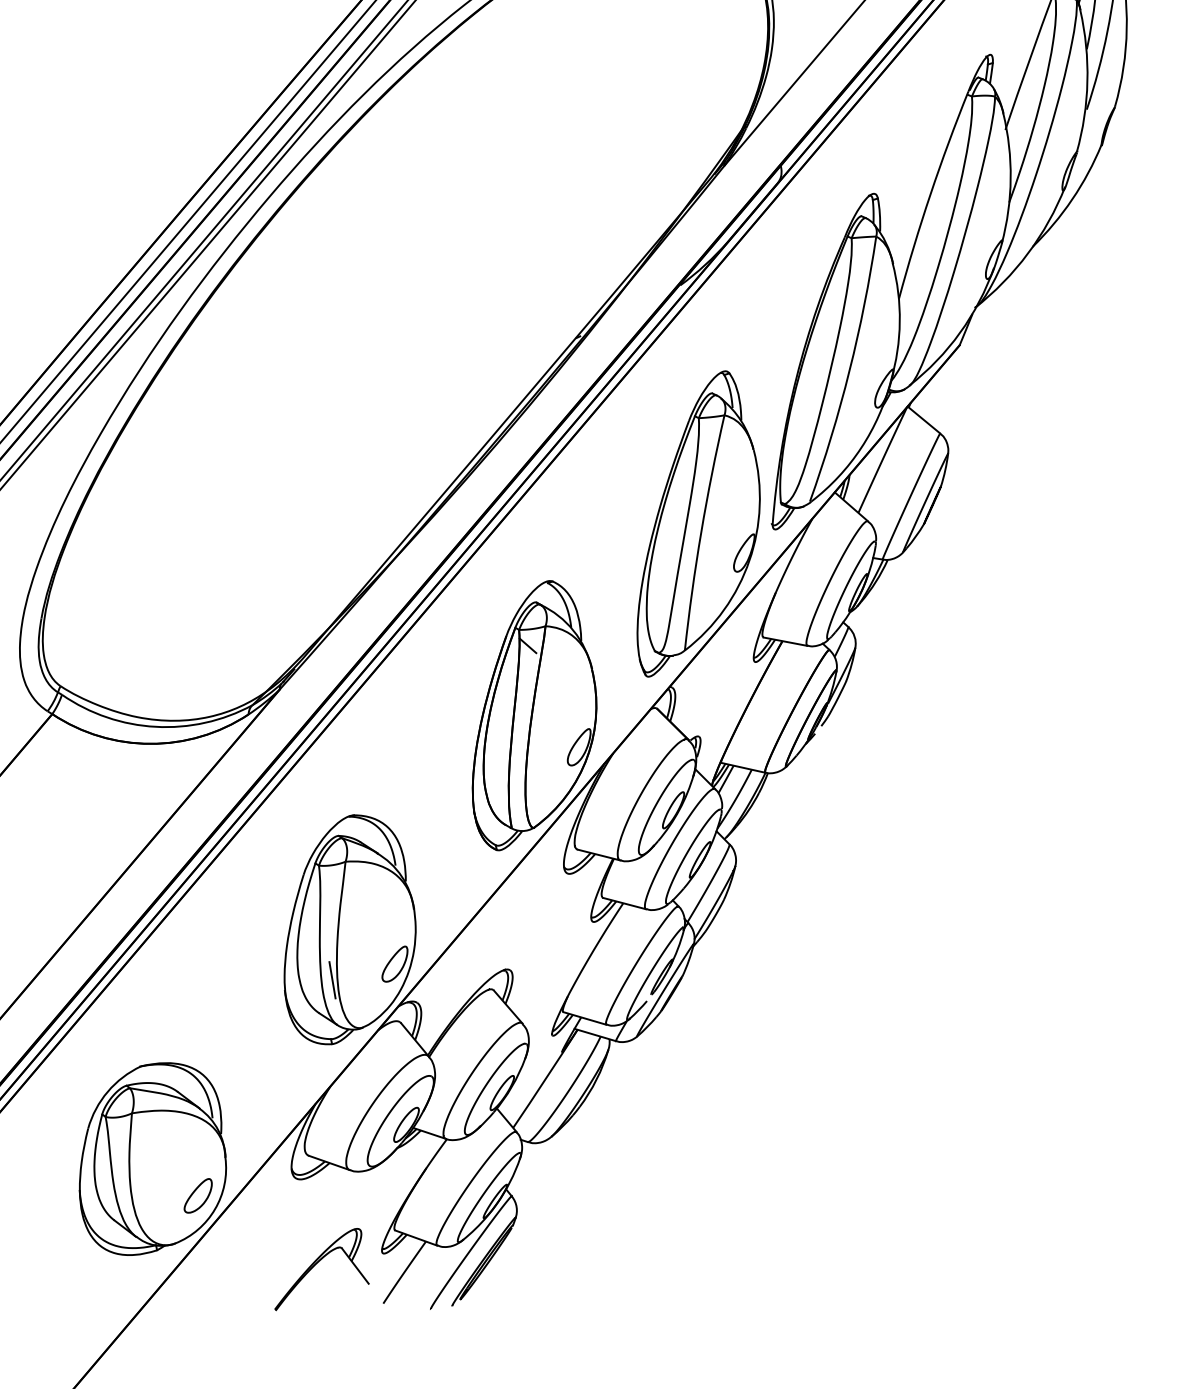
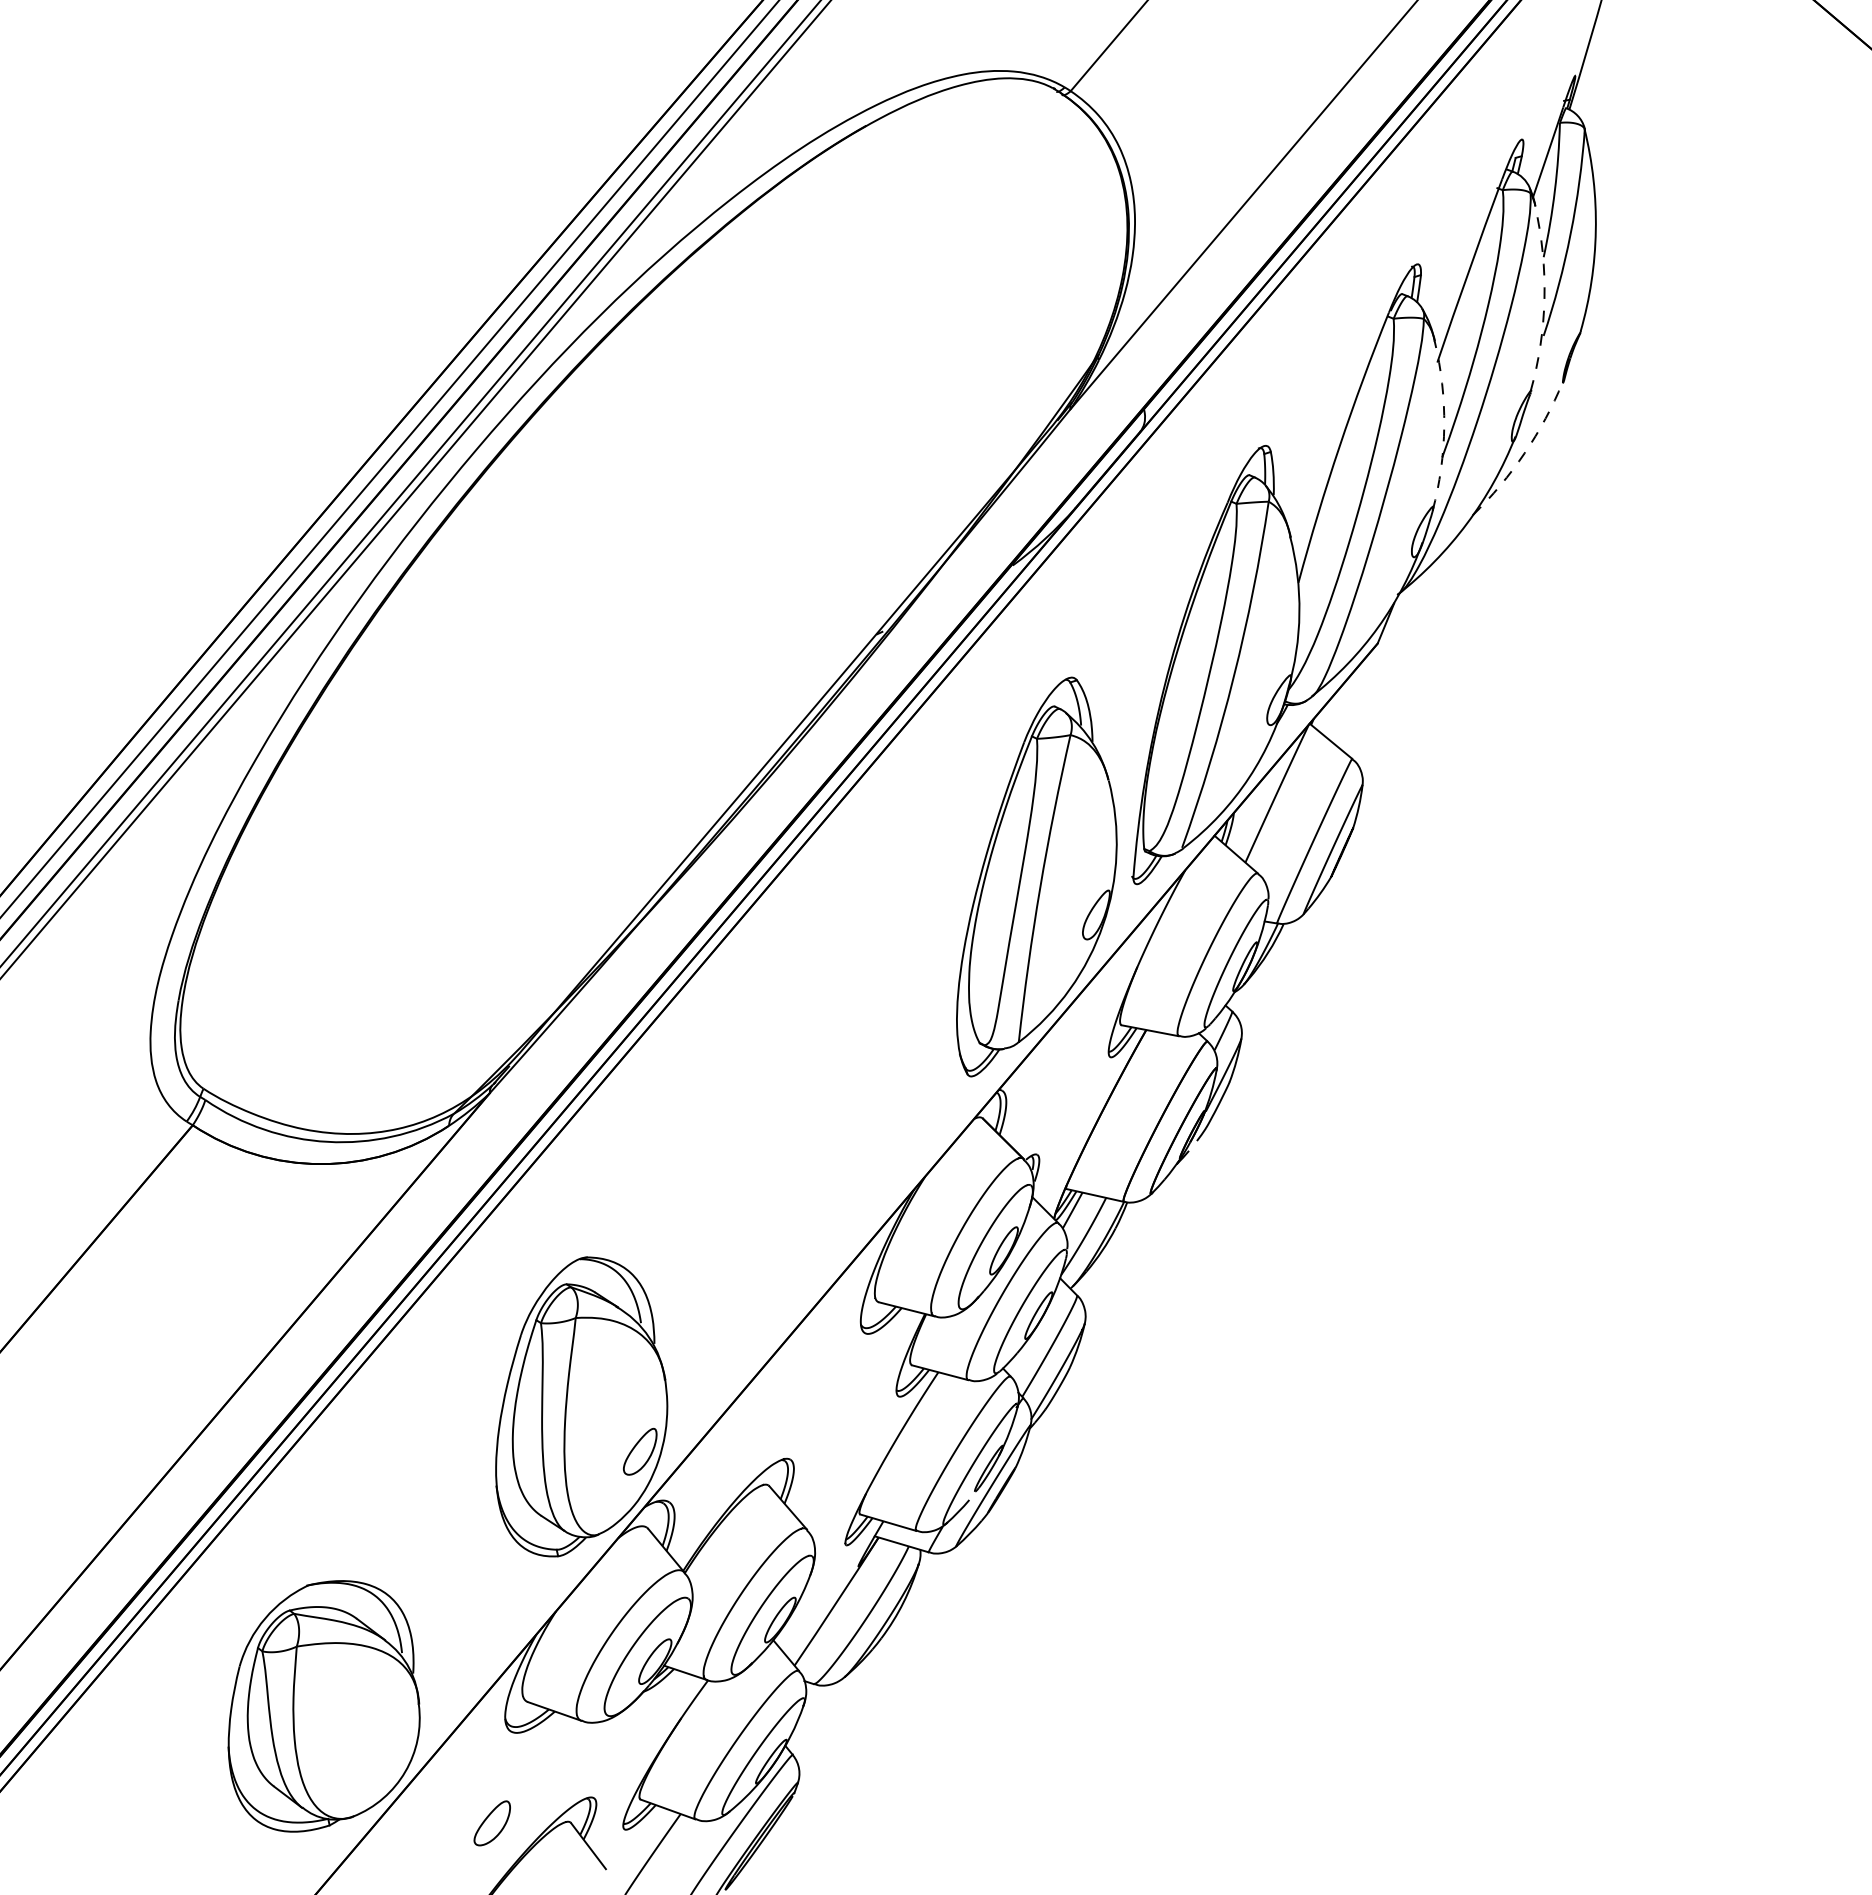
arc: (1087, 81) -> (1544, 299), solid -> dashed
arc: (1010, 178) -> (1444, 426), solid -> dashed
arc: (1072, 199) -> (1524, 453), solid -> dashed
part: (534, 715) -> (822, 1126), removed
line: (332, 980) -> (558, 1472), removed
part: (197, 1195) -> (491, 1823), moved

